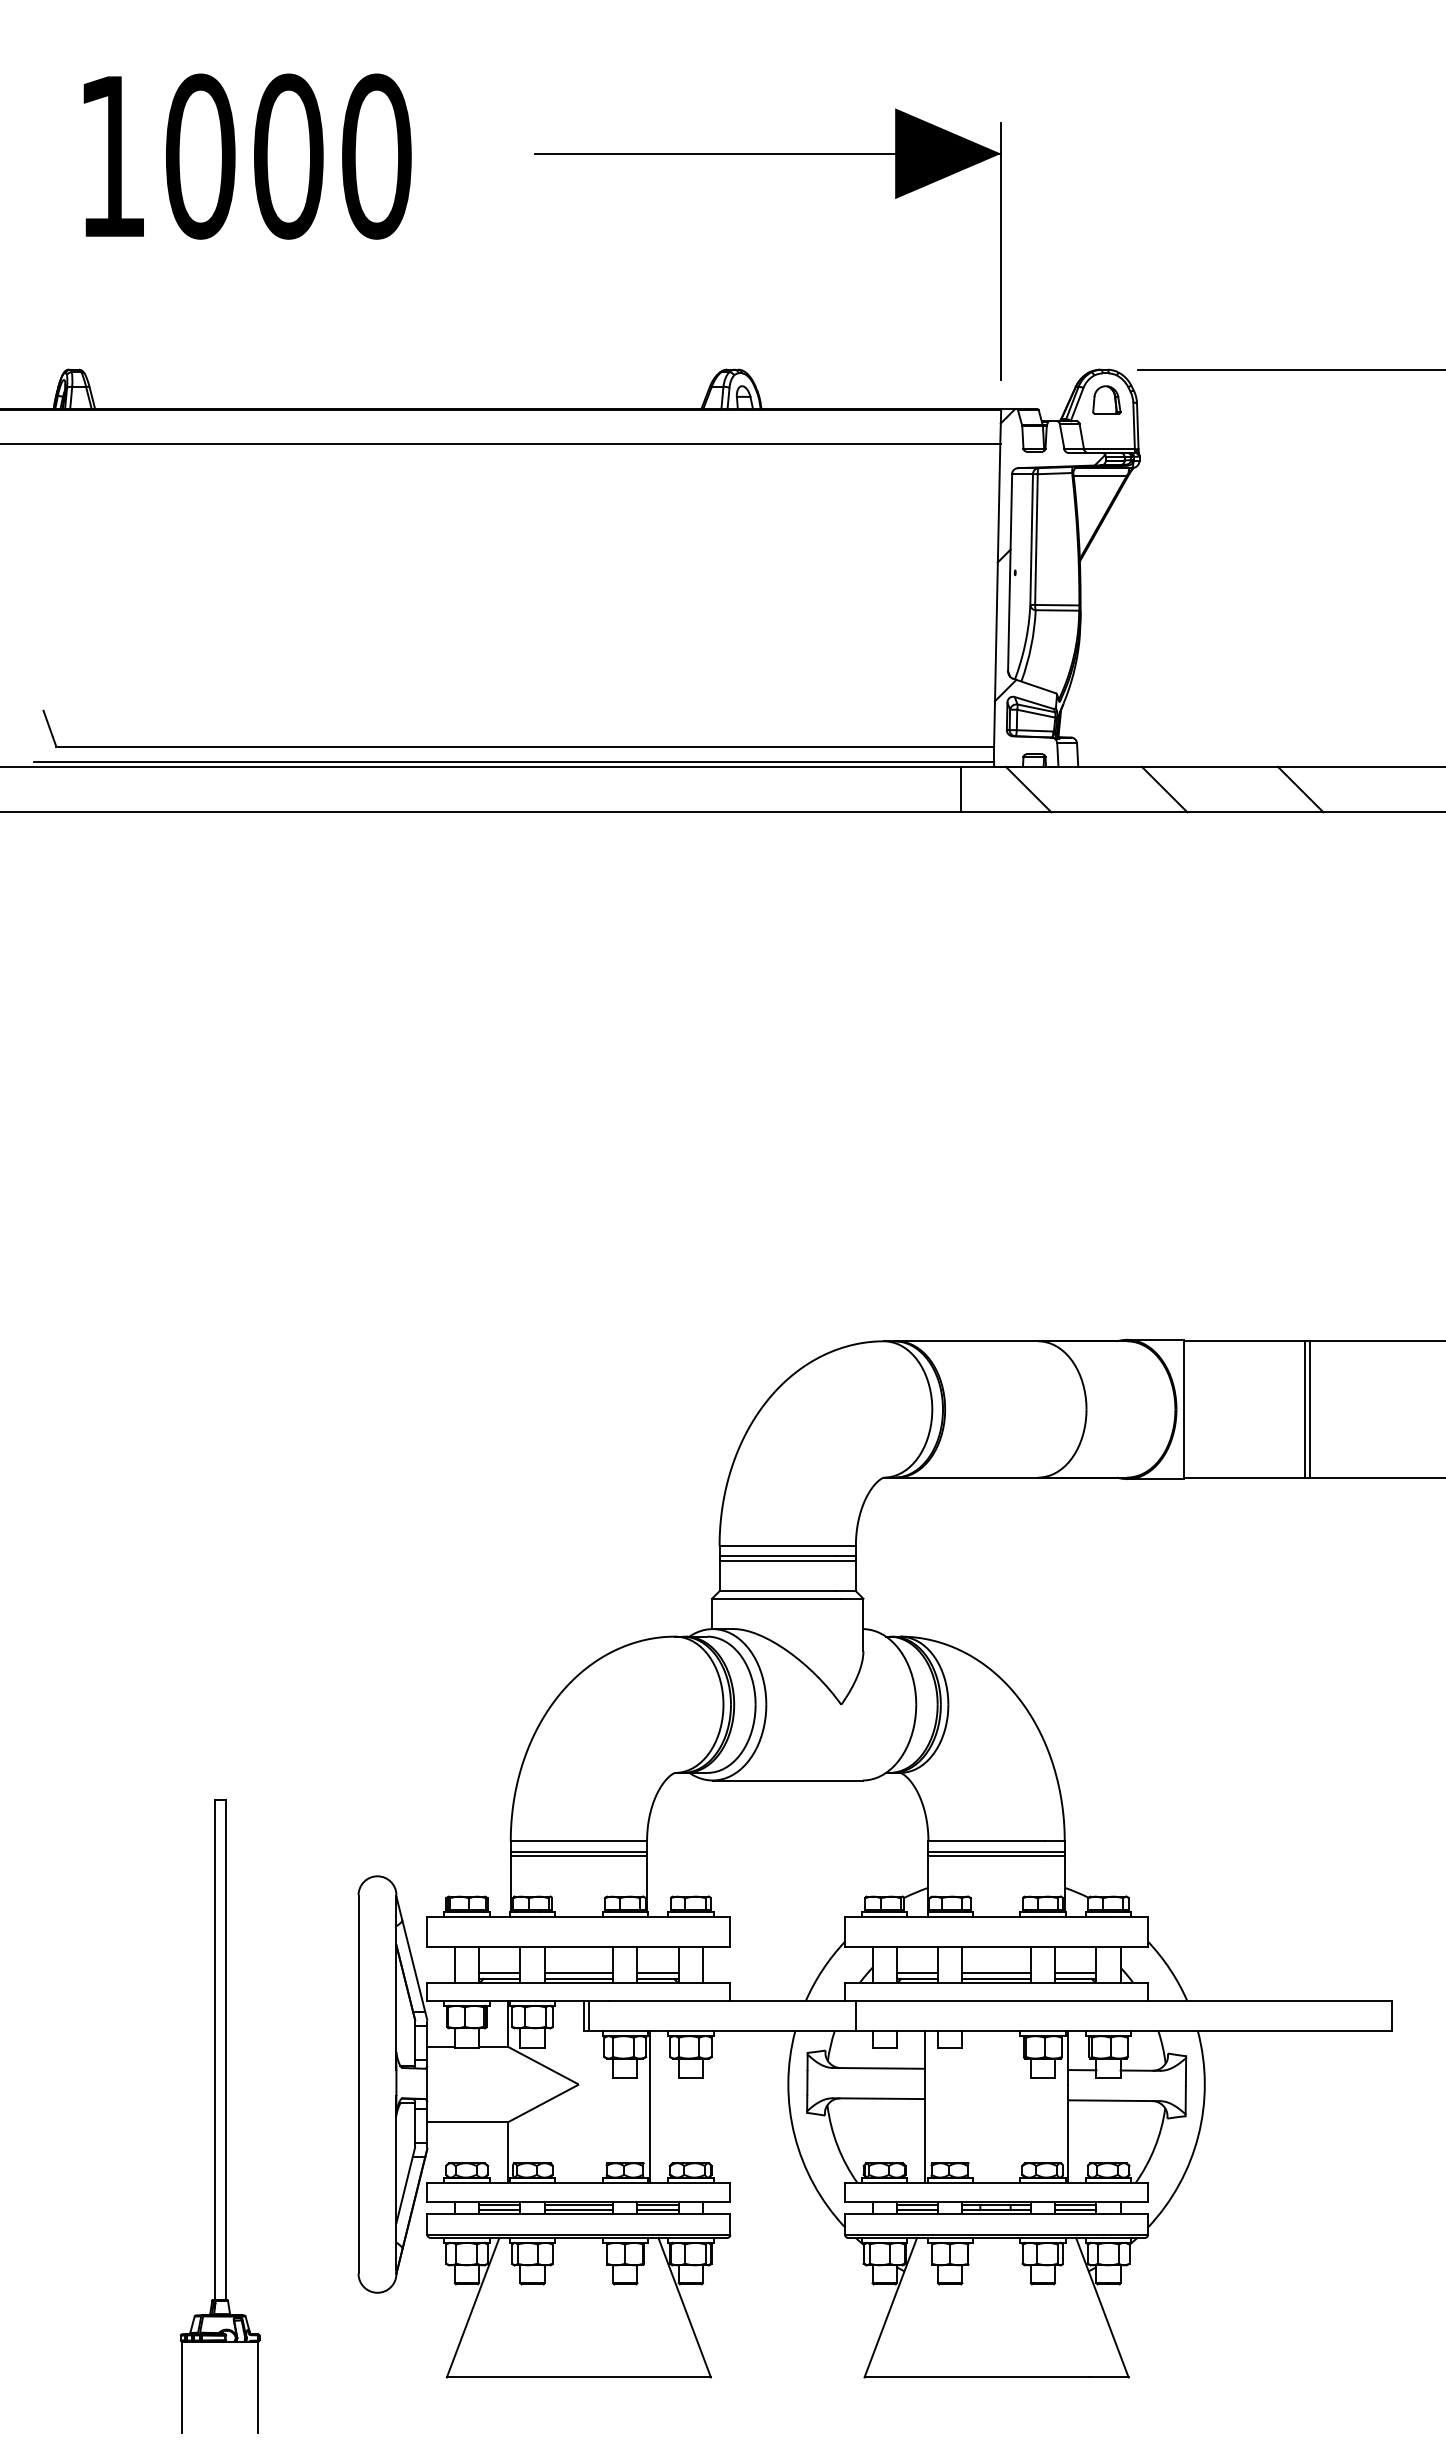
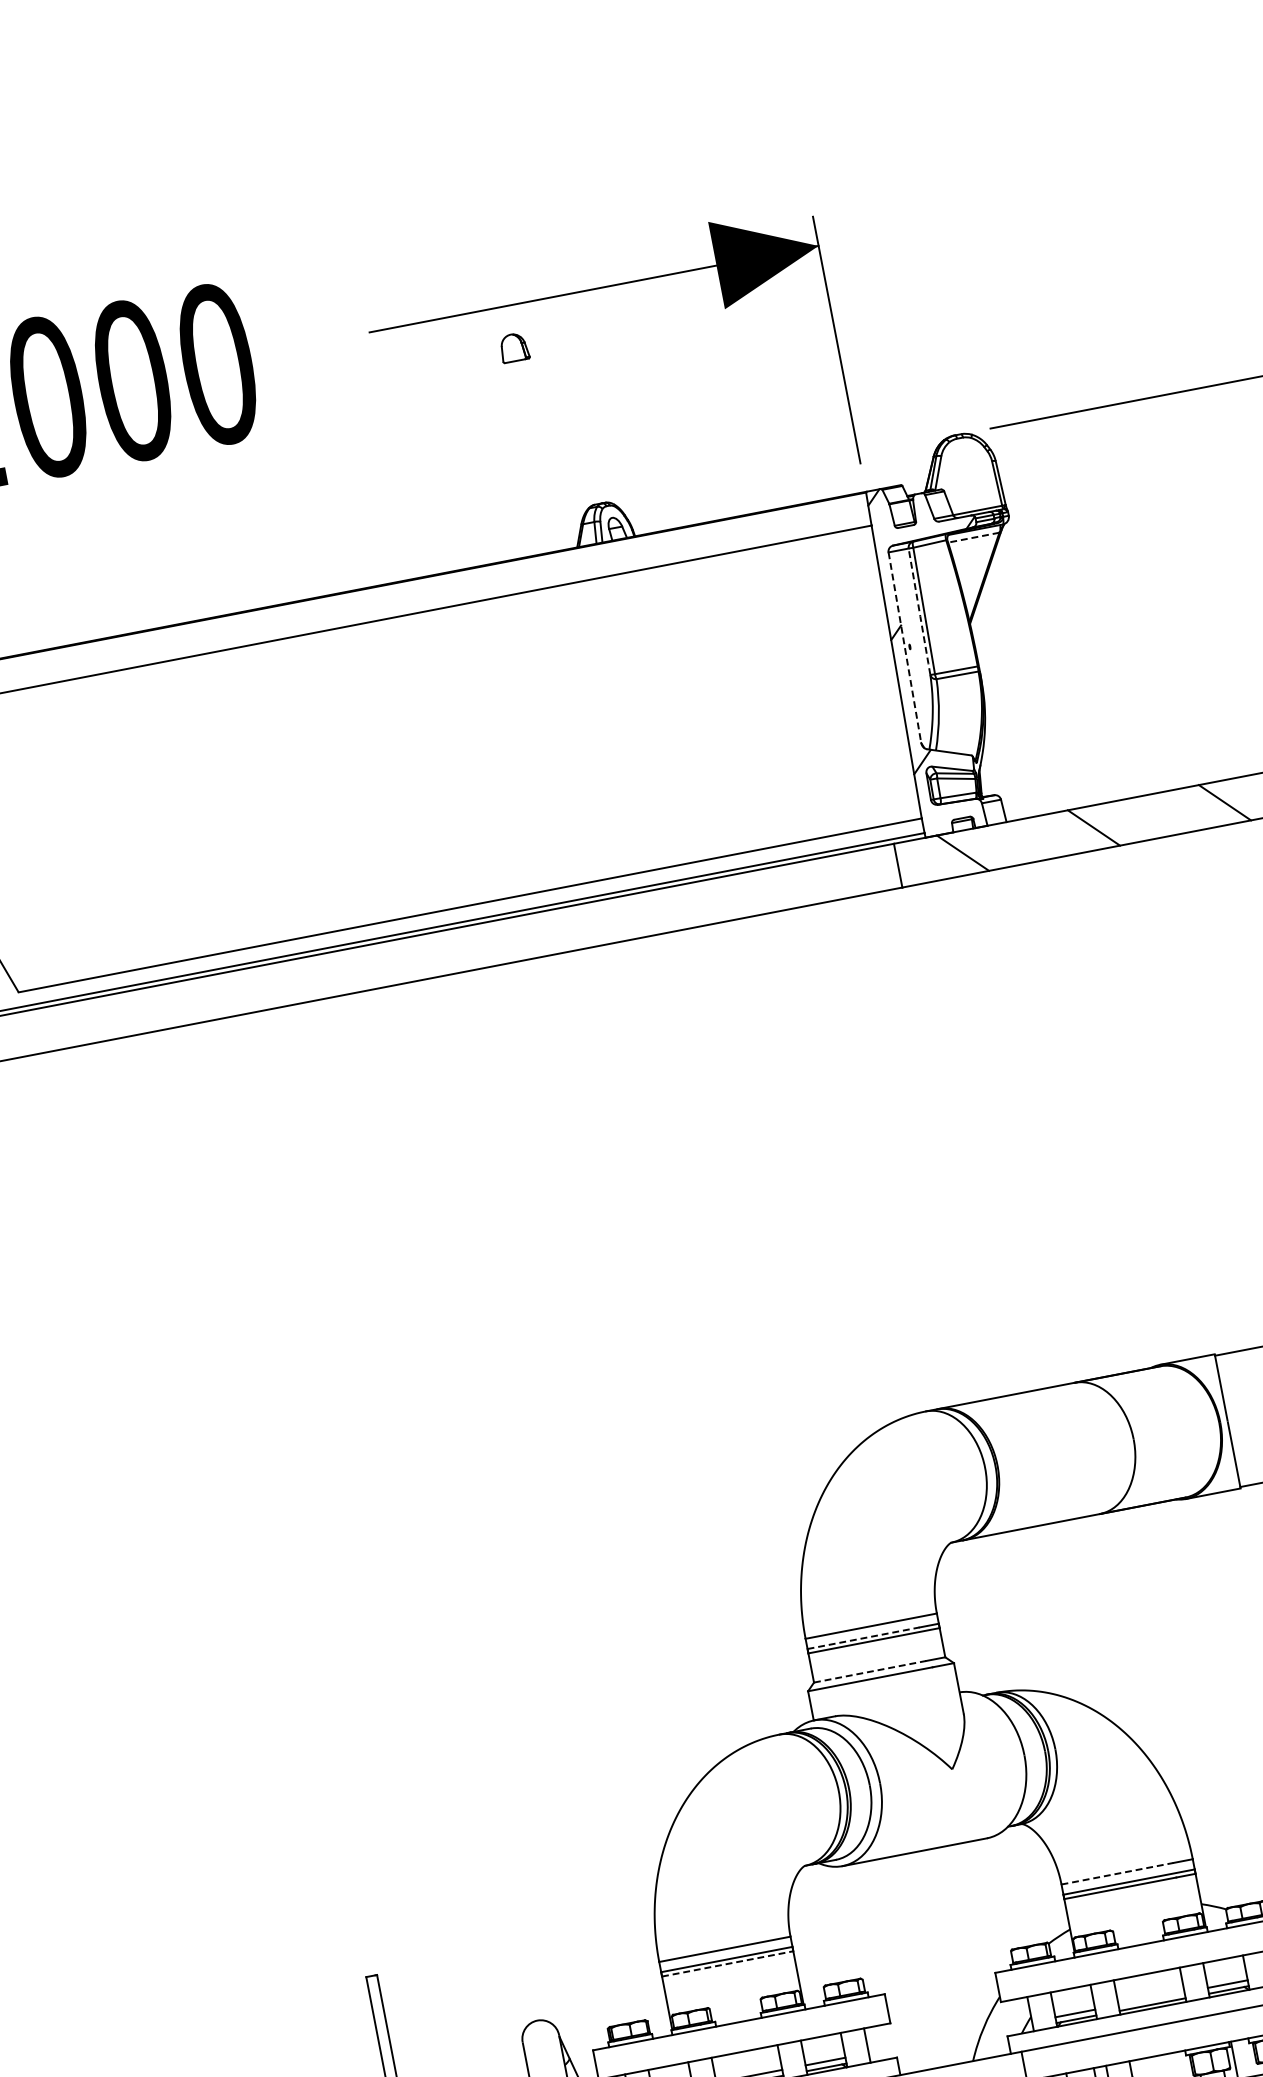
part: (1106, 399) -> (513, 347), moved
line: (1100, 475) -> (973, 537), solid -> dashed
line: (1031, 540) -> (919, 612), solid -> dashed
line: (1010, 572) -> (905, 647), solid -> dashed
line: (778, 1556) -> (864, 1638), solid -> dashed
line: (778, 1591) -> (870, 1671), solid -> dashed
line: (987, 1841) -> (1118, 1873), solid -> dashed
line: (579, 1856) -> (728, 1964), solid -> dashed
line: (996, 1972) -> (1151, 1998), removed

